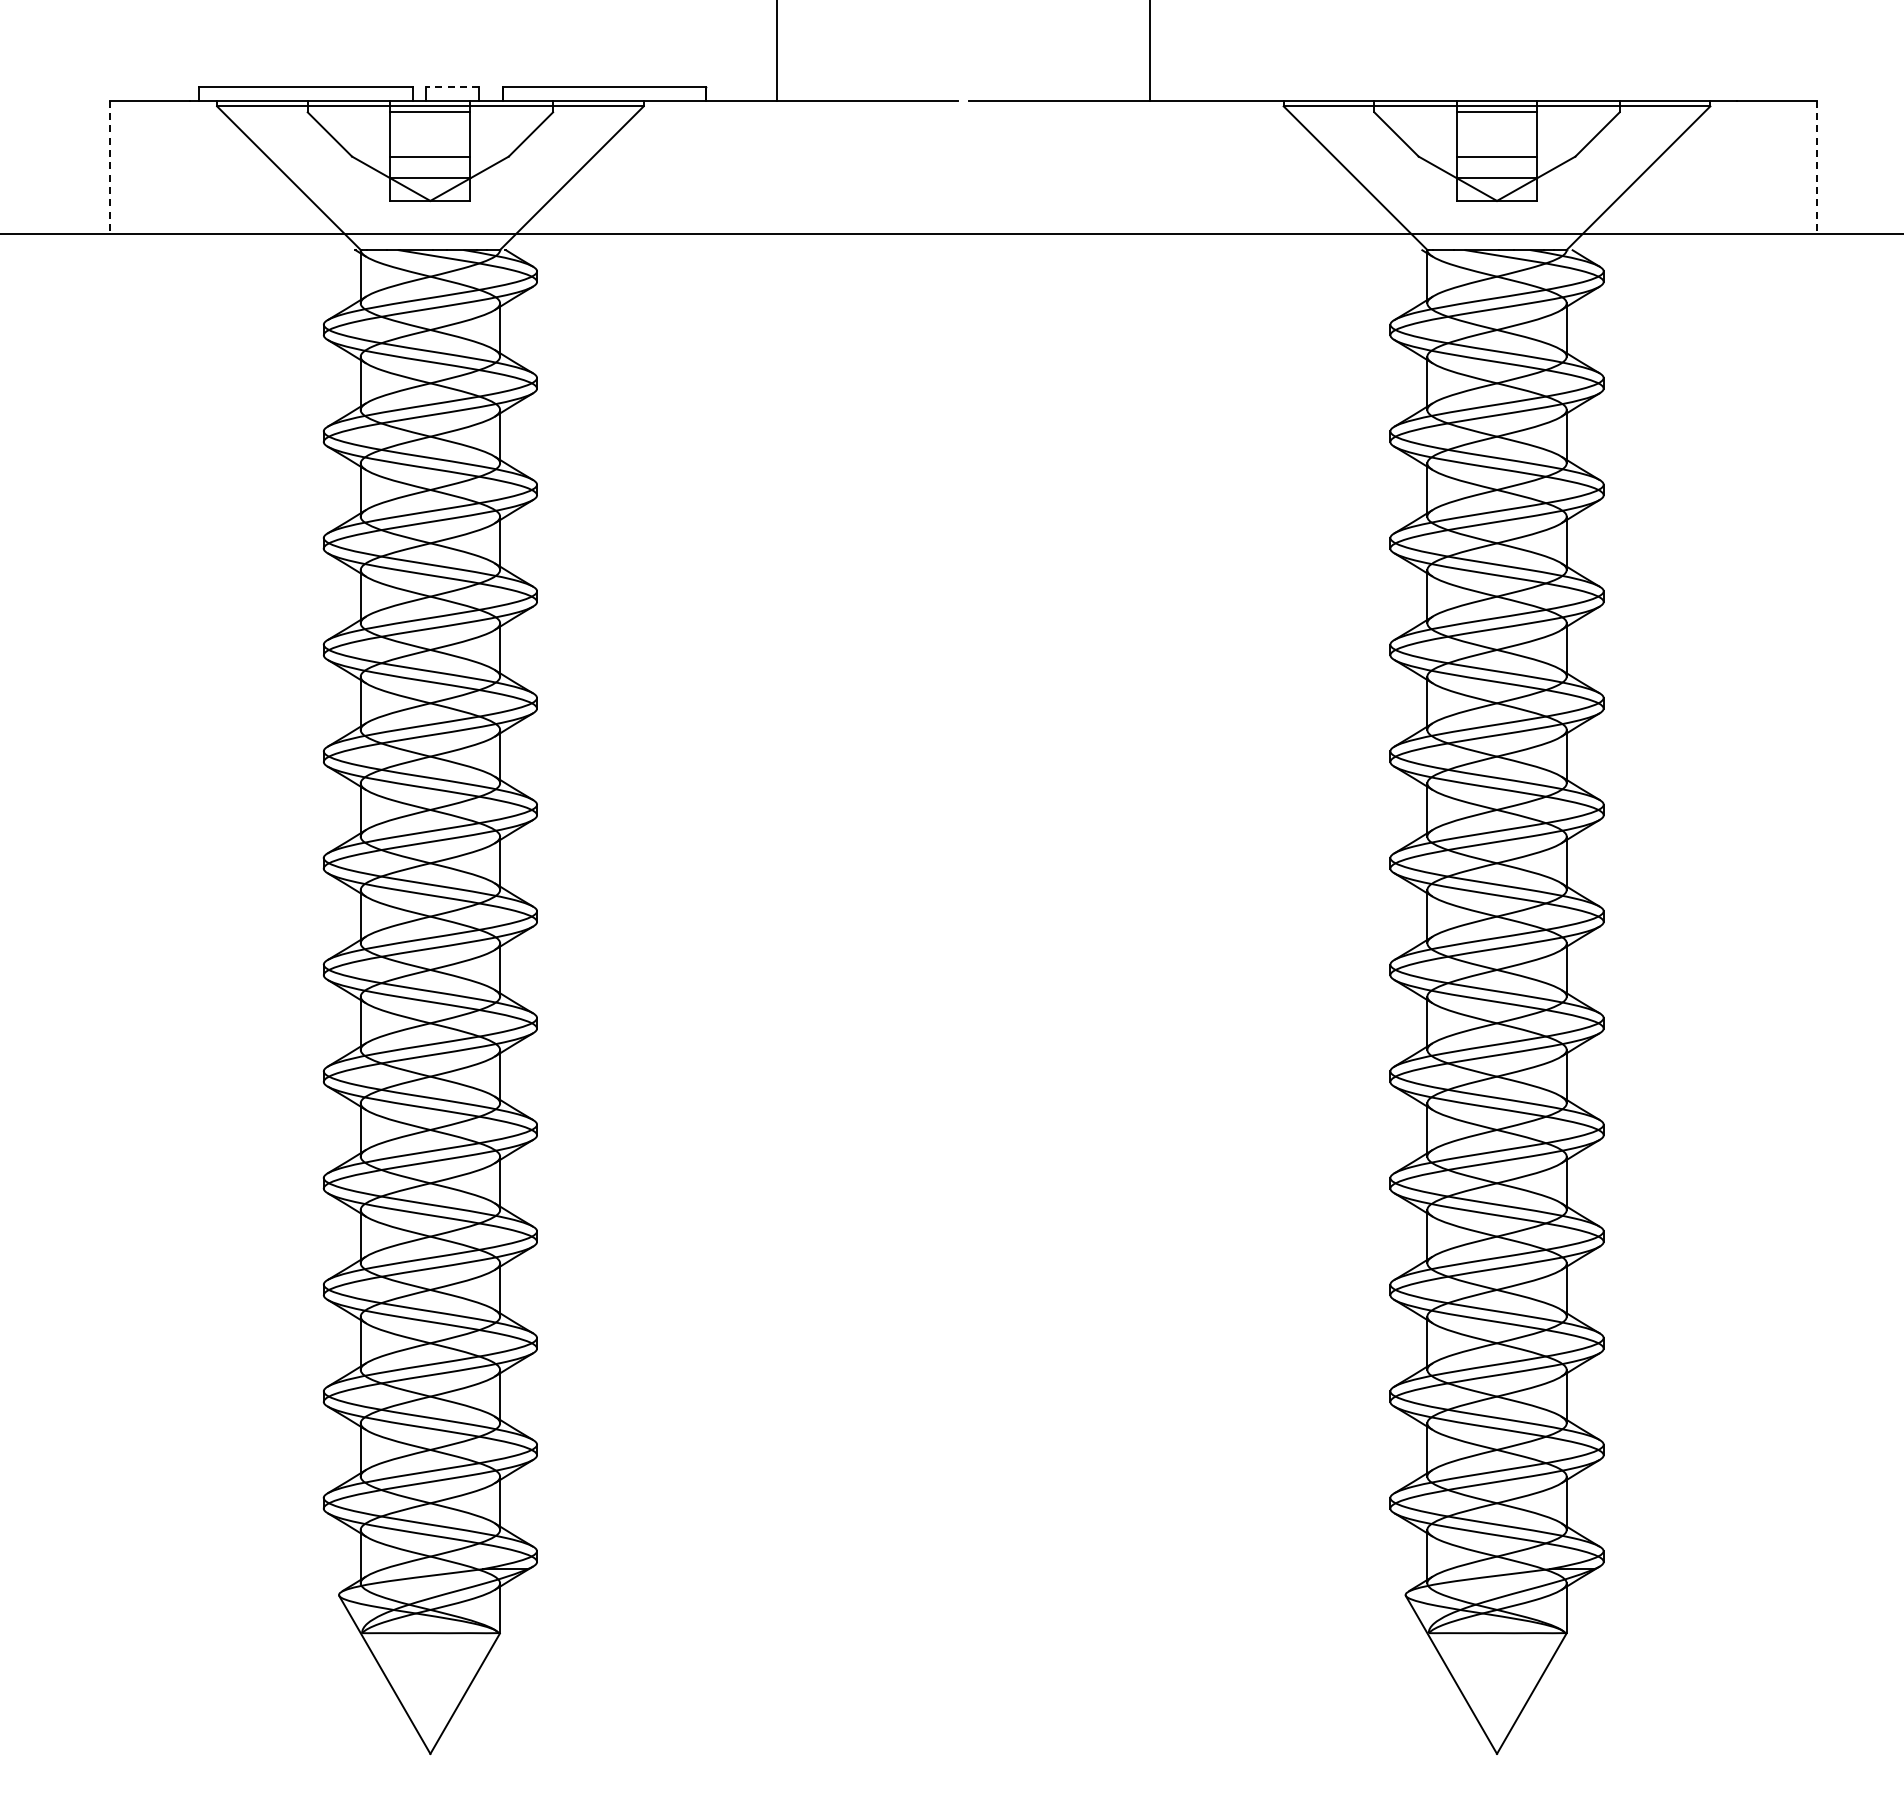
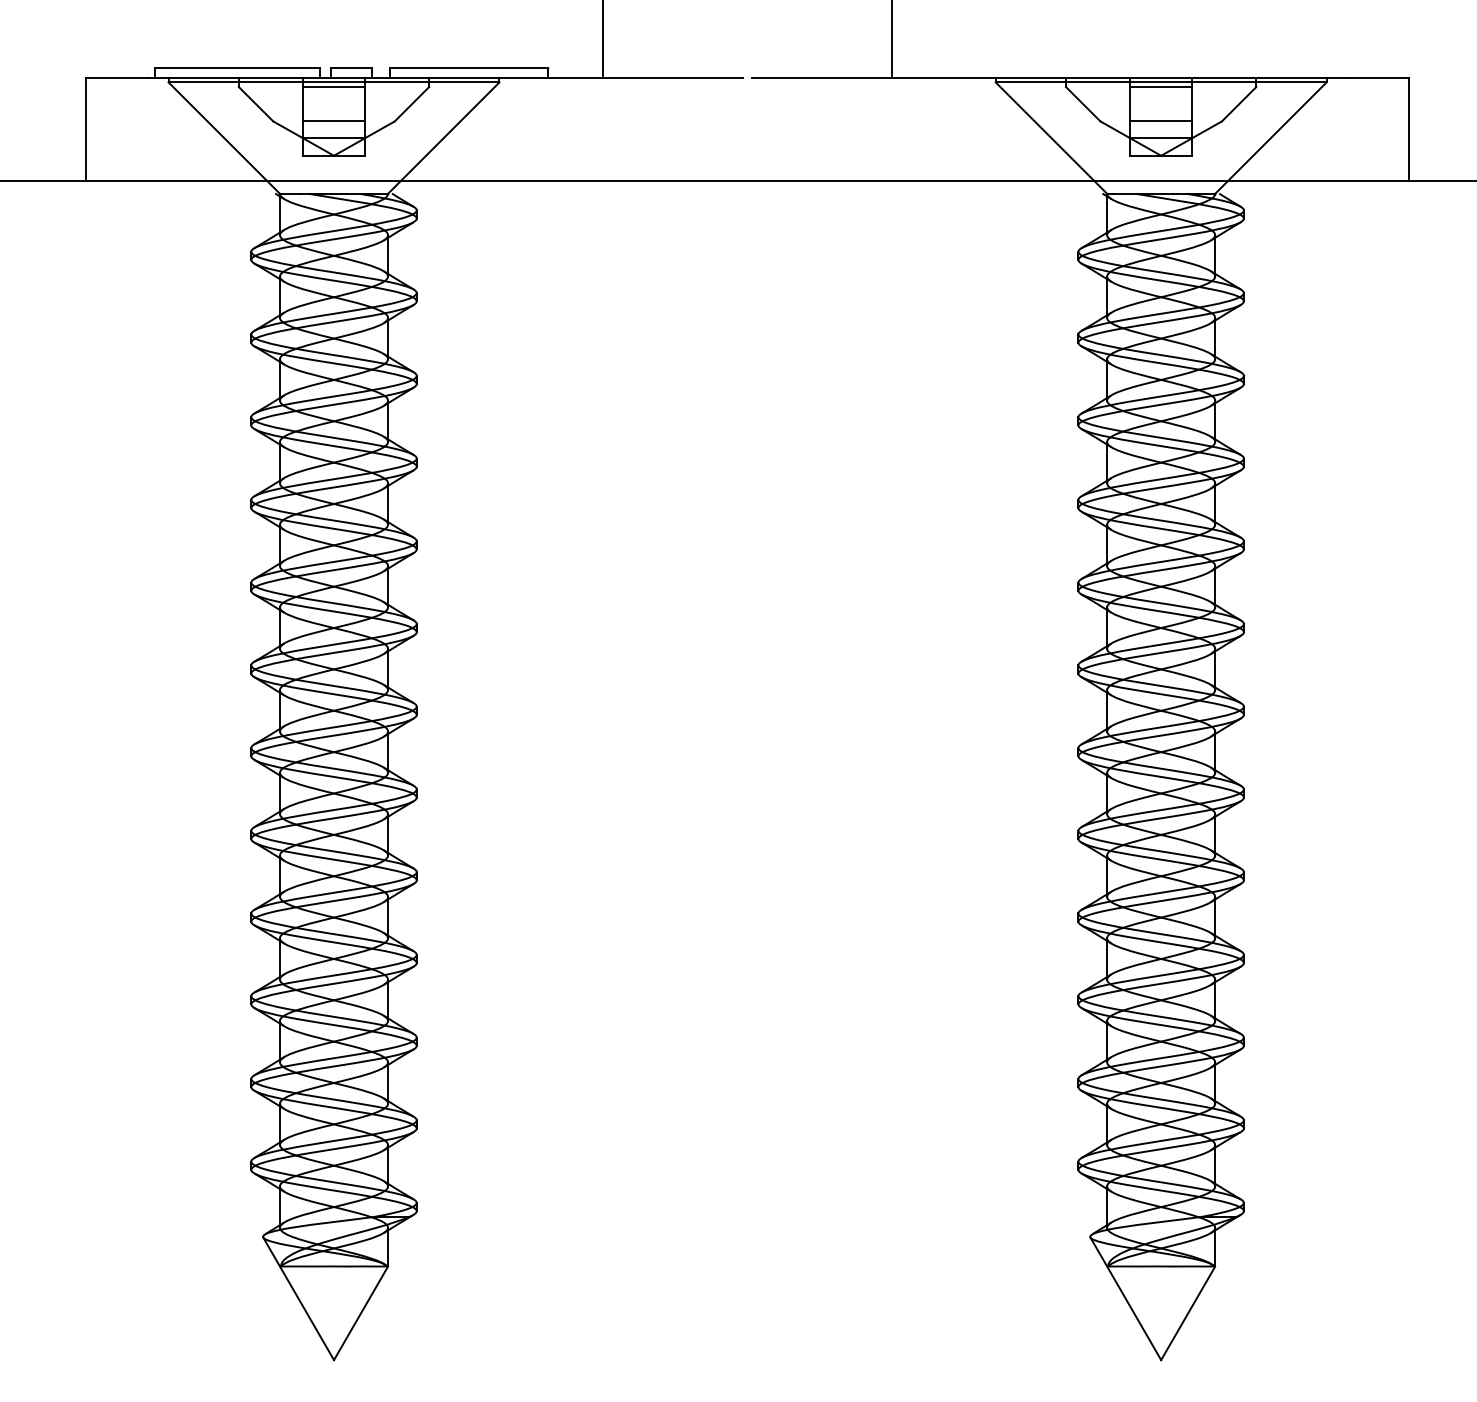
line: (452, 87) -> (351, 67), dashed -> solid
line: (110, 167) -> (85, 129), dashed -> solid
line: (1817, 167) -> (1409, 129), dashed -> solid

